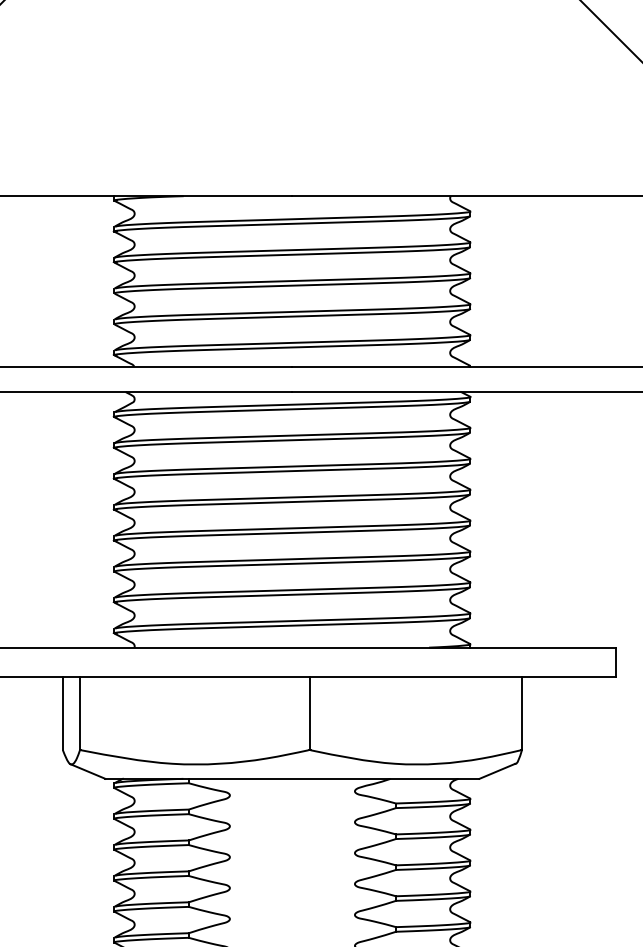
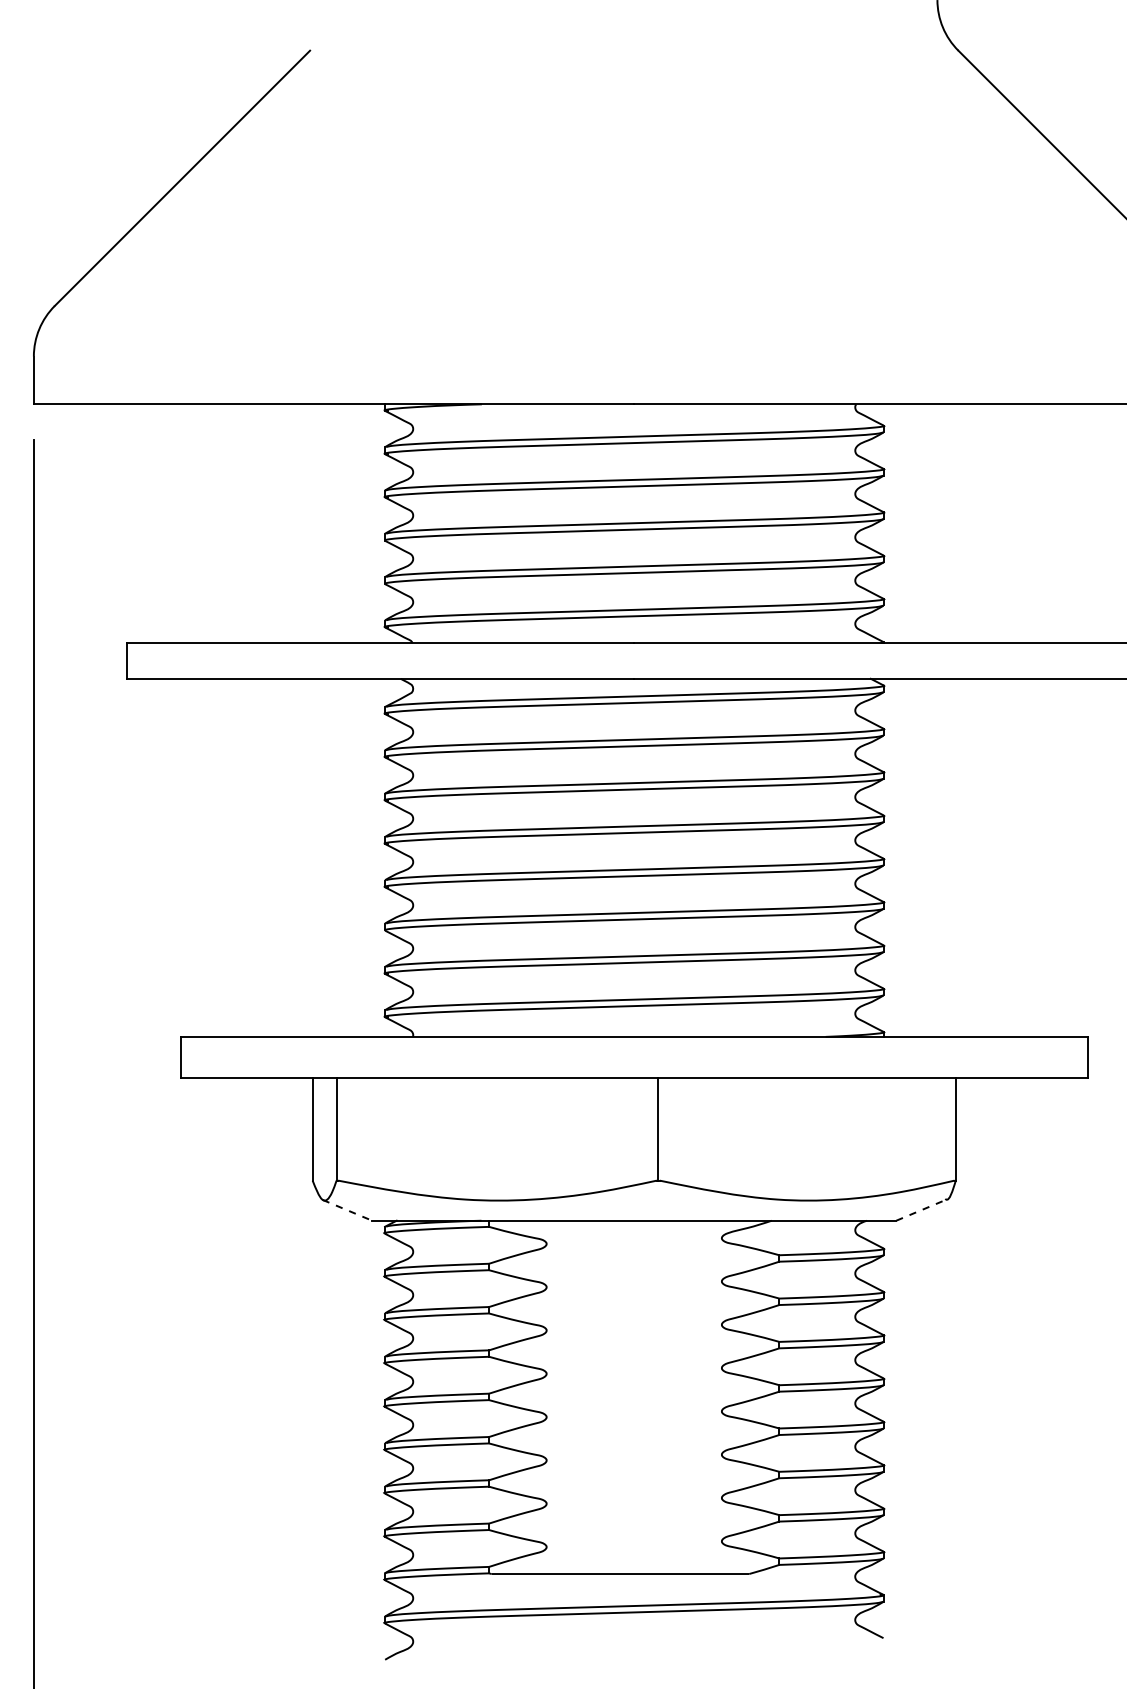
line: (87, 771) -> (347, 1210), solid -> dashed
line: (497, 771) -> (921, 1210), solid -> dashed

